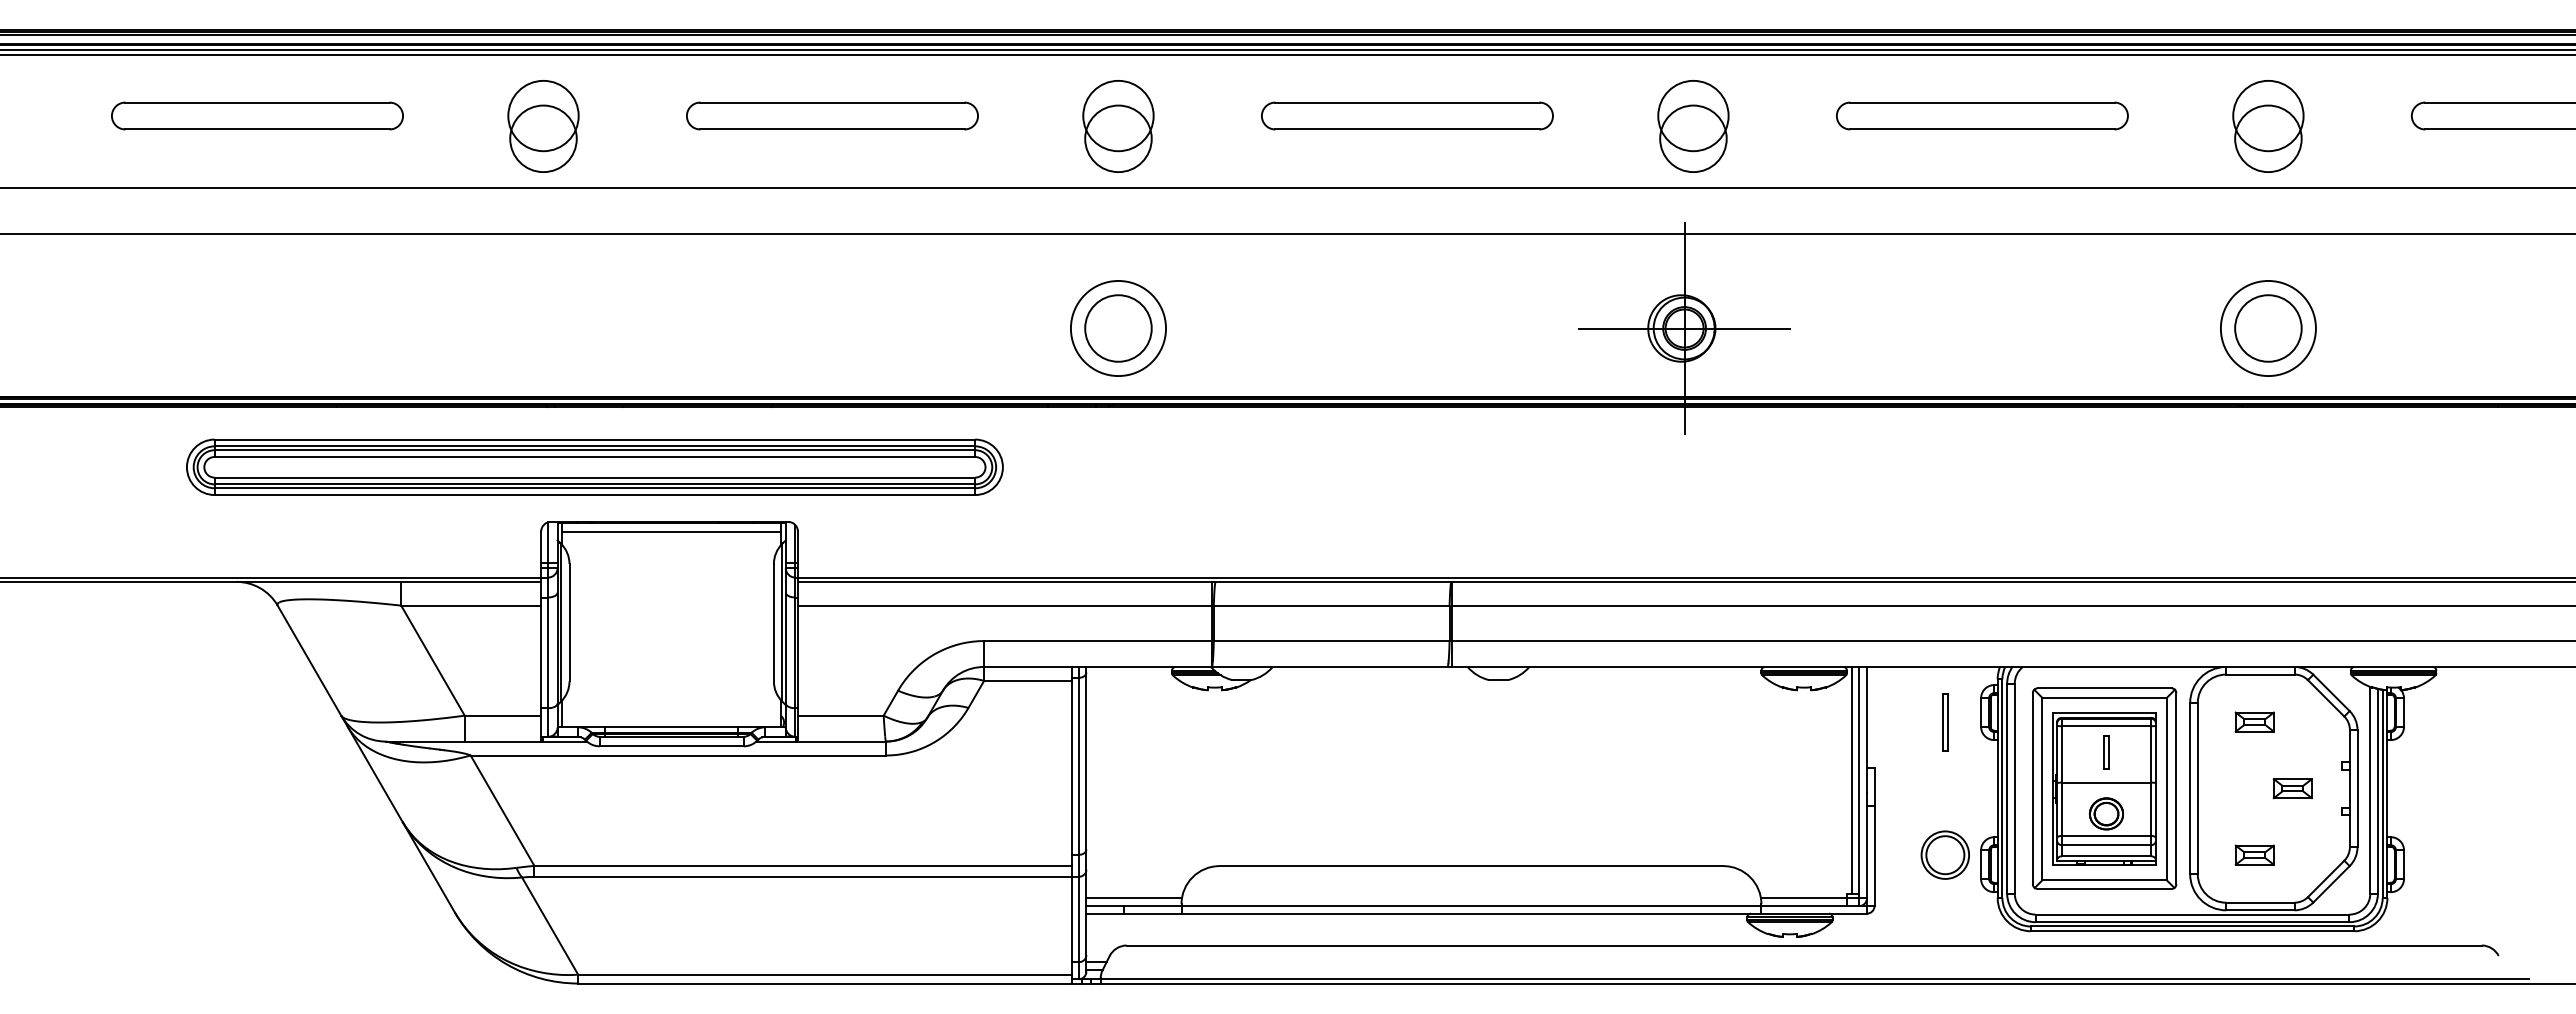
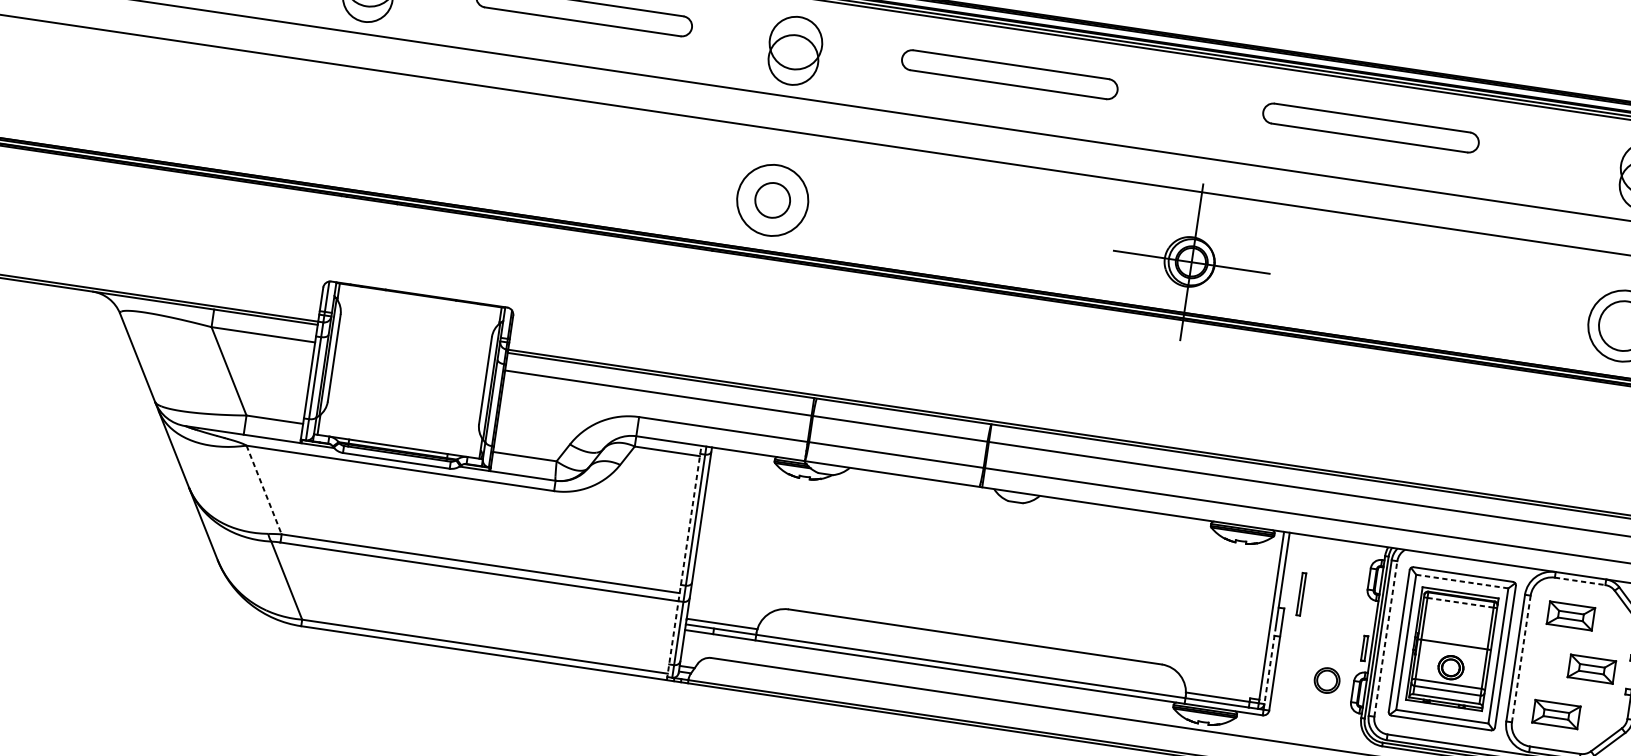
part: (1982, 115) -> (1371, 127), moved
part: (1693, 126) -> (1220, 113), removed
circle: (1118, 328) -> (772, 200), size x0.7
part: (594, 466) -> (369, 245), removed
line: (671, 532) -> (419, 302), removed
line: (2260, 674) -> (1580, 581), solid -> dashed
line: (2104, 697) -> (1462, 581), solid -> dashed
part: (2254, 721) -> (1570, 615), size x1.6
part: (1945, 722) -> (1301, 594), moved
line: (2106, 726) -> (1460, 602), solid -> dashed
part: (2106, 752) -> (1364, 648), moved
line: (1851, 779) -> (1266, 614), removed
line: (2014, 788) -> (1385, 638), solid -> dashed
line: (2197, 788) -> (1521, 658), solid -> dashed
part: (2292, 788) -> (1591, 669), size x1.6
line: (502, 810) -> (264, 489), solid -> dashed
line: (1072, 824) -> (684, 562), solid -> dashed
line: (1866, 849) -> (1269, 667), solid -> dashed
part: (1944, 854) -> (1326, 680), size x0.7
part: (2254, 854) -> (1556, 713), size x1.6

